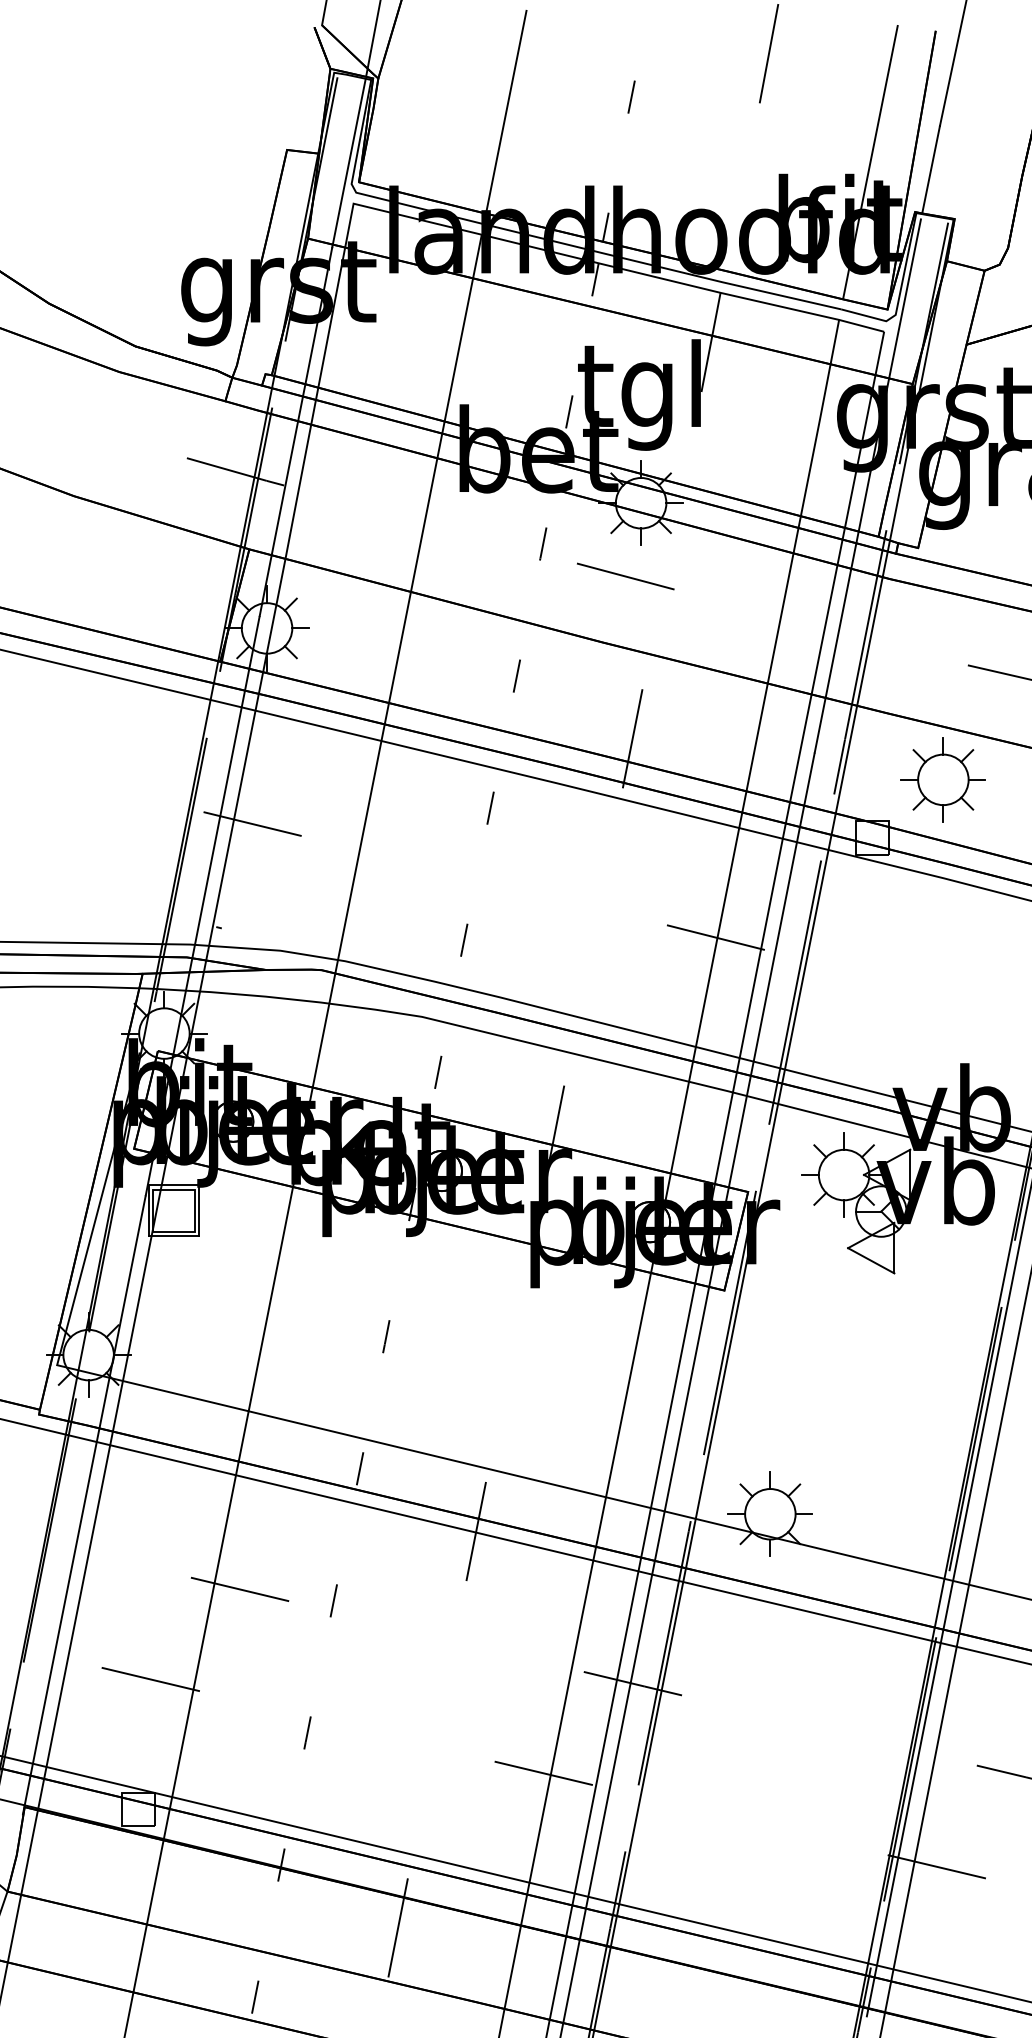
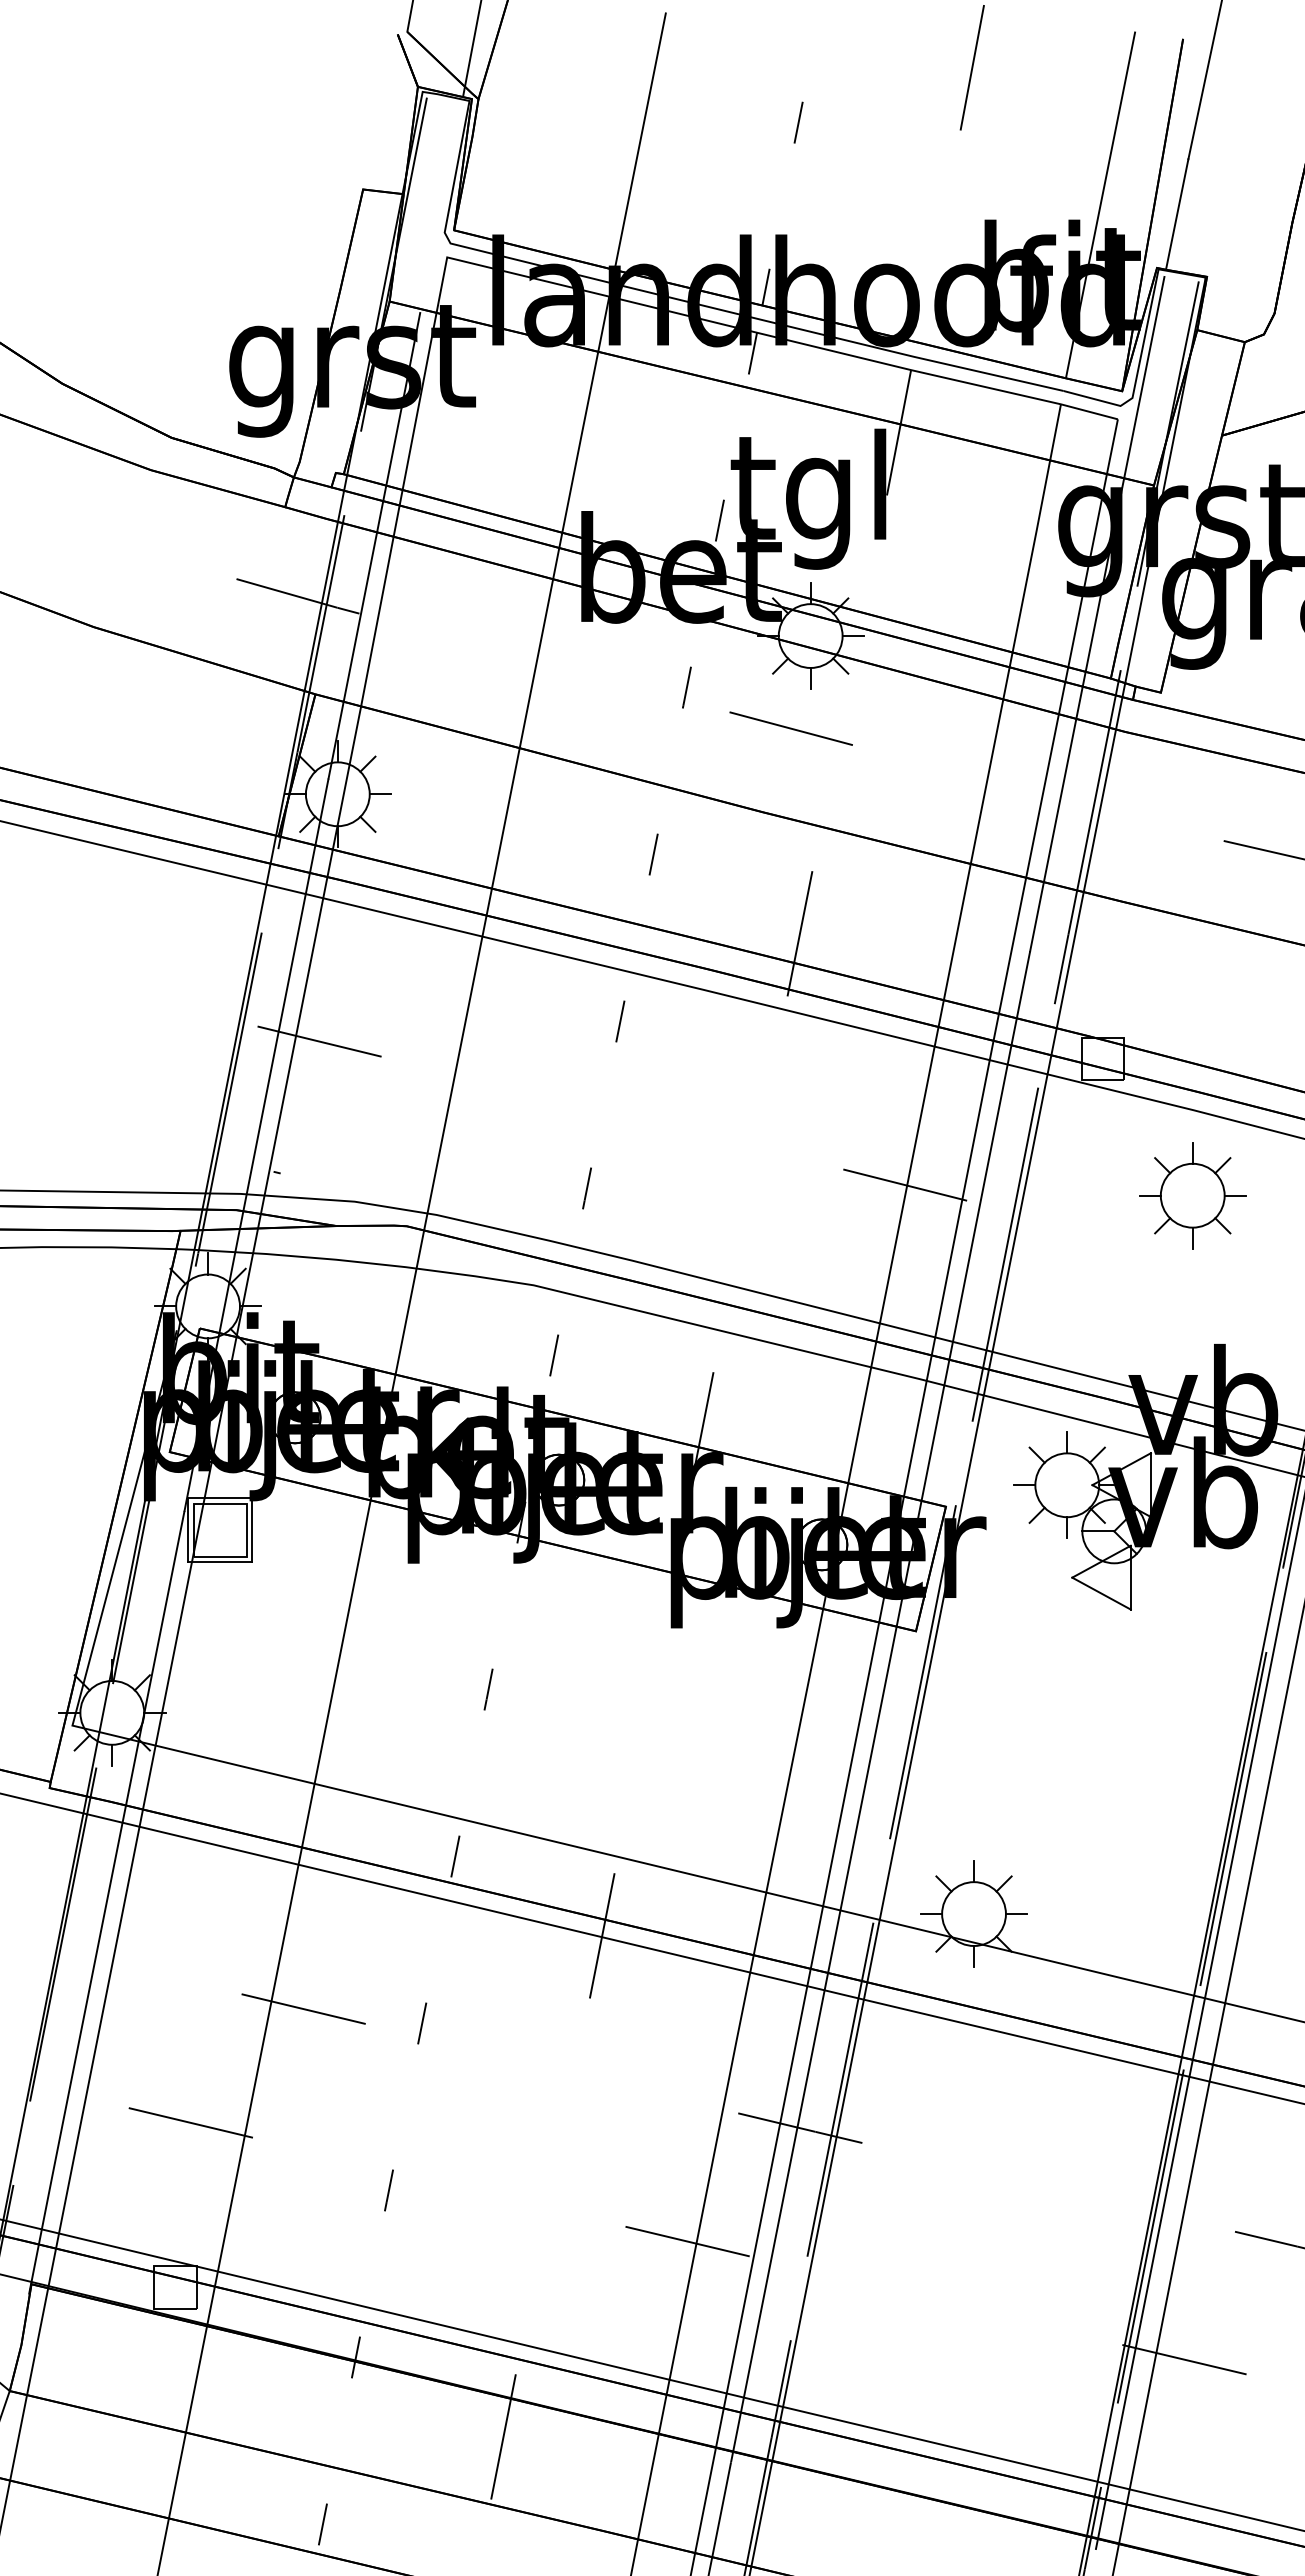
line: (349, 164) -> (441, 207), removed
part: (943, 779) -> (1192, 1195), moved

